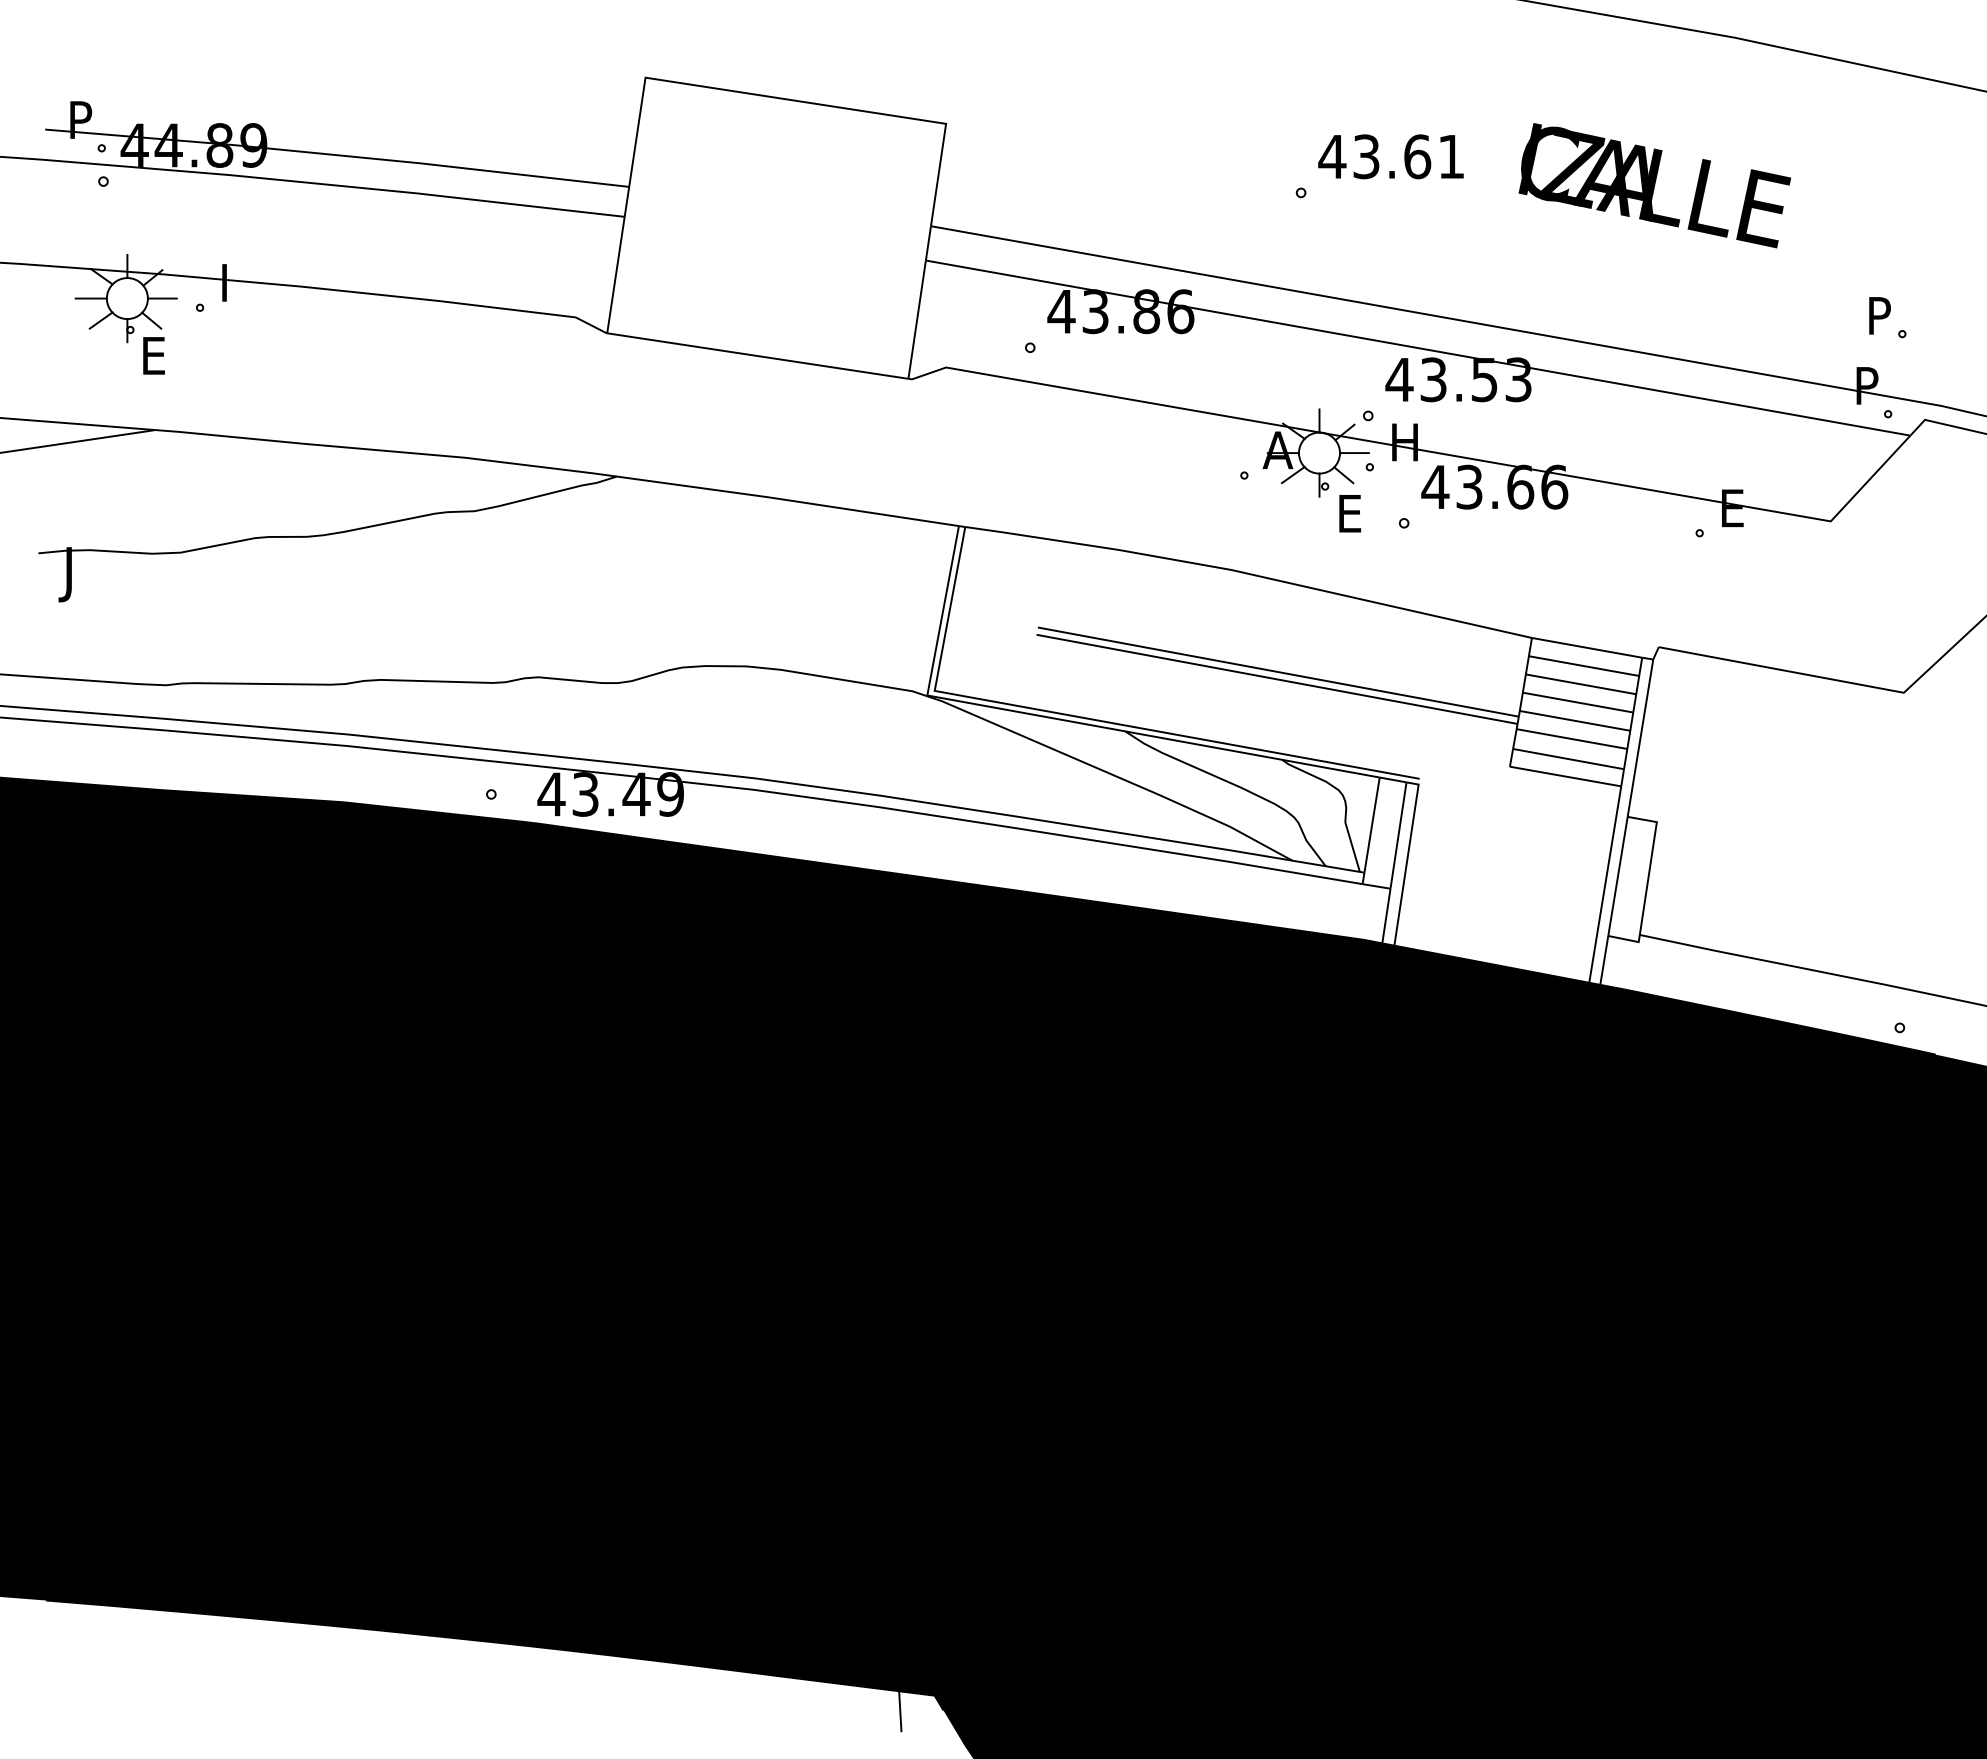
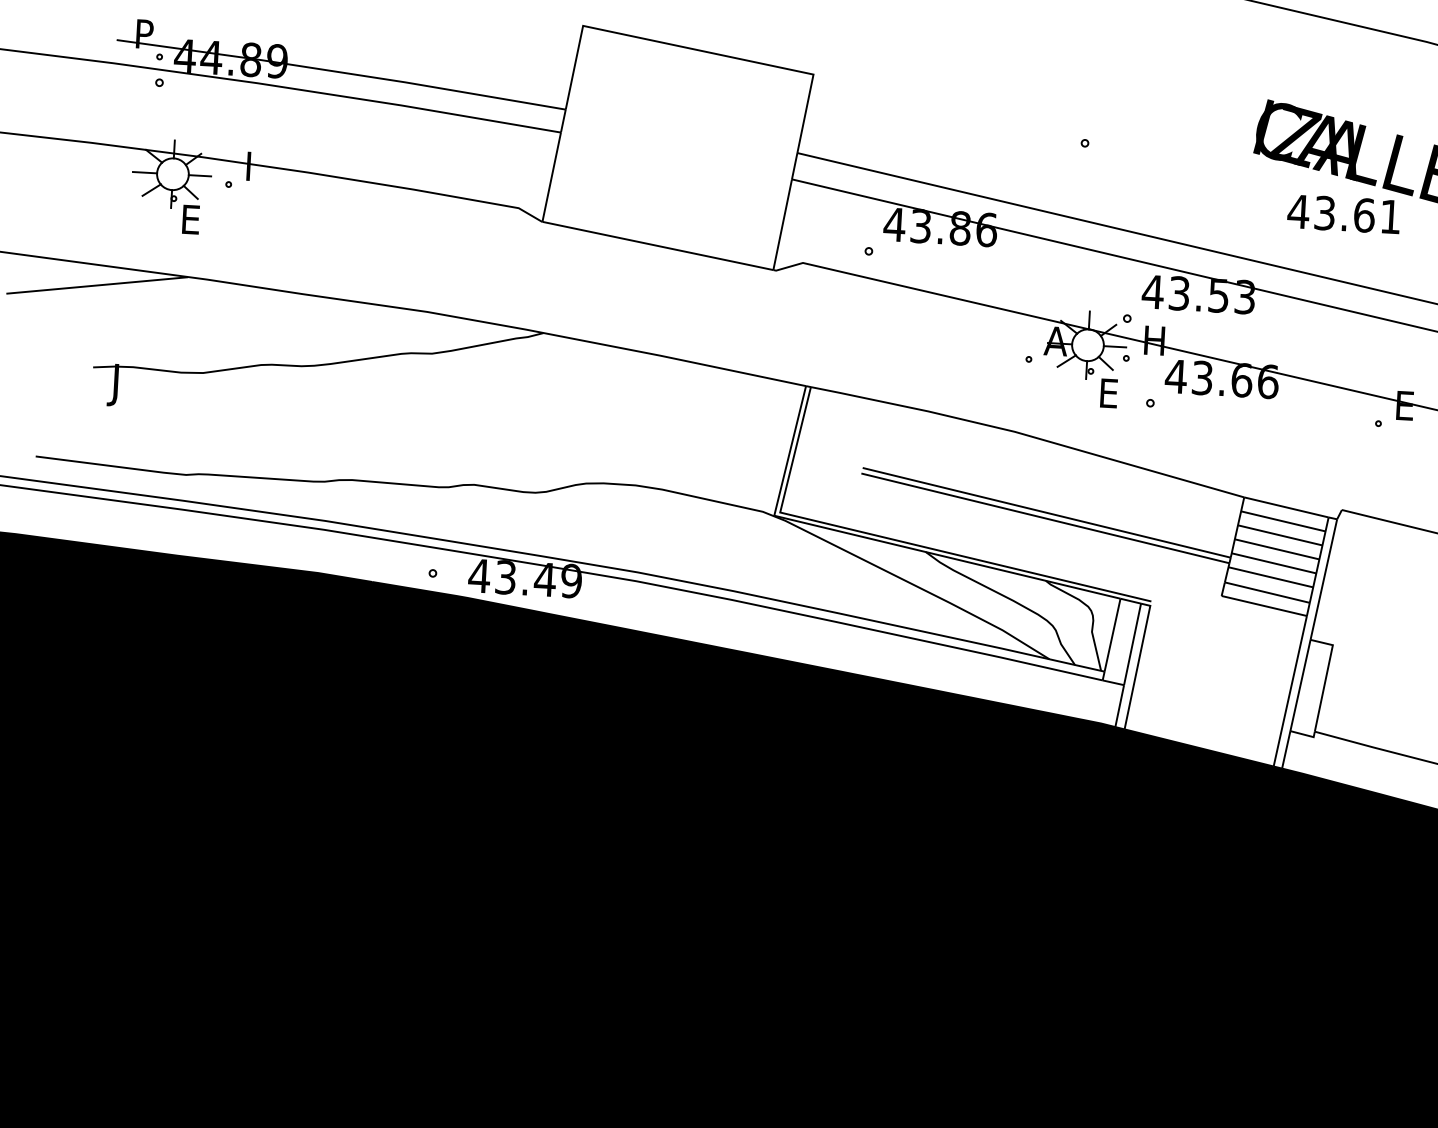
text: (1390, 156) -> (1343, 214), moved

